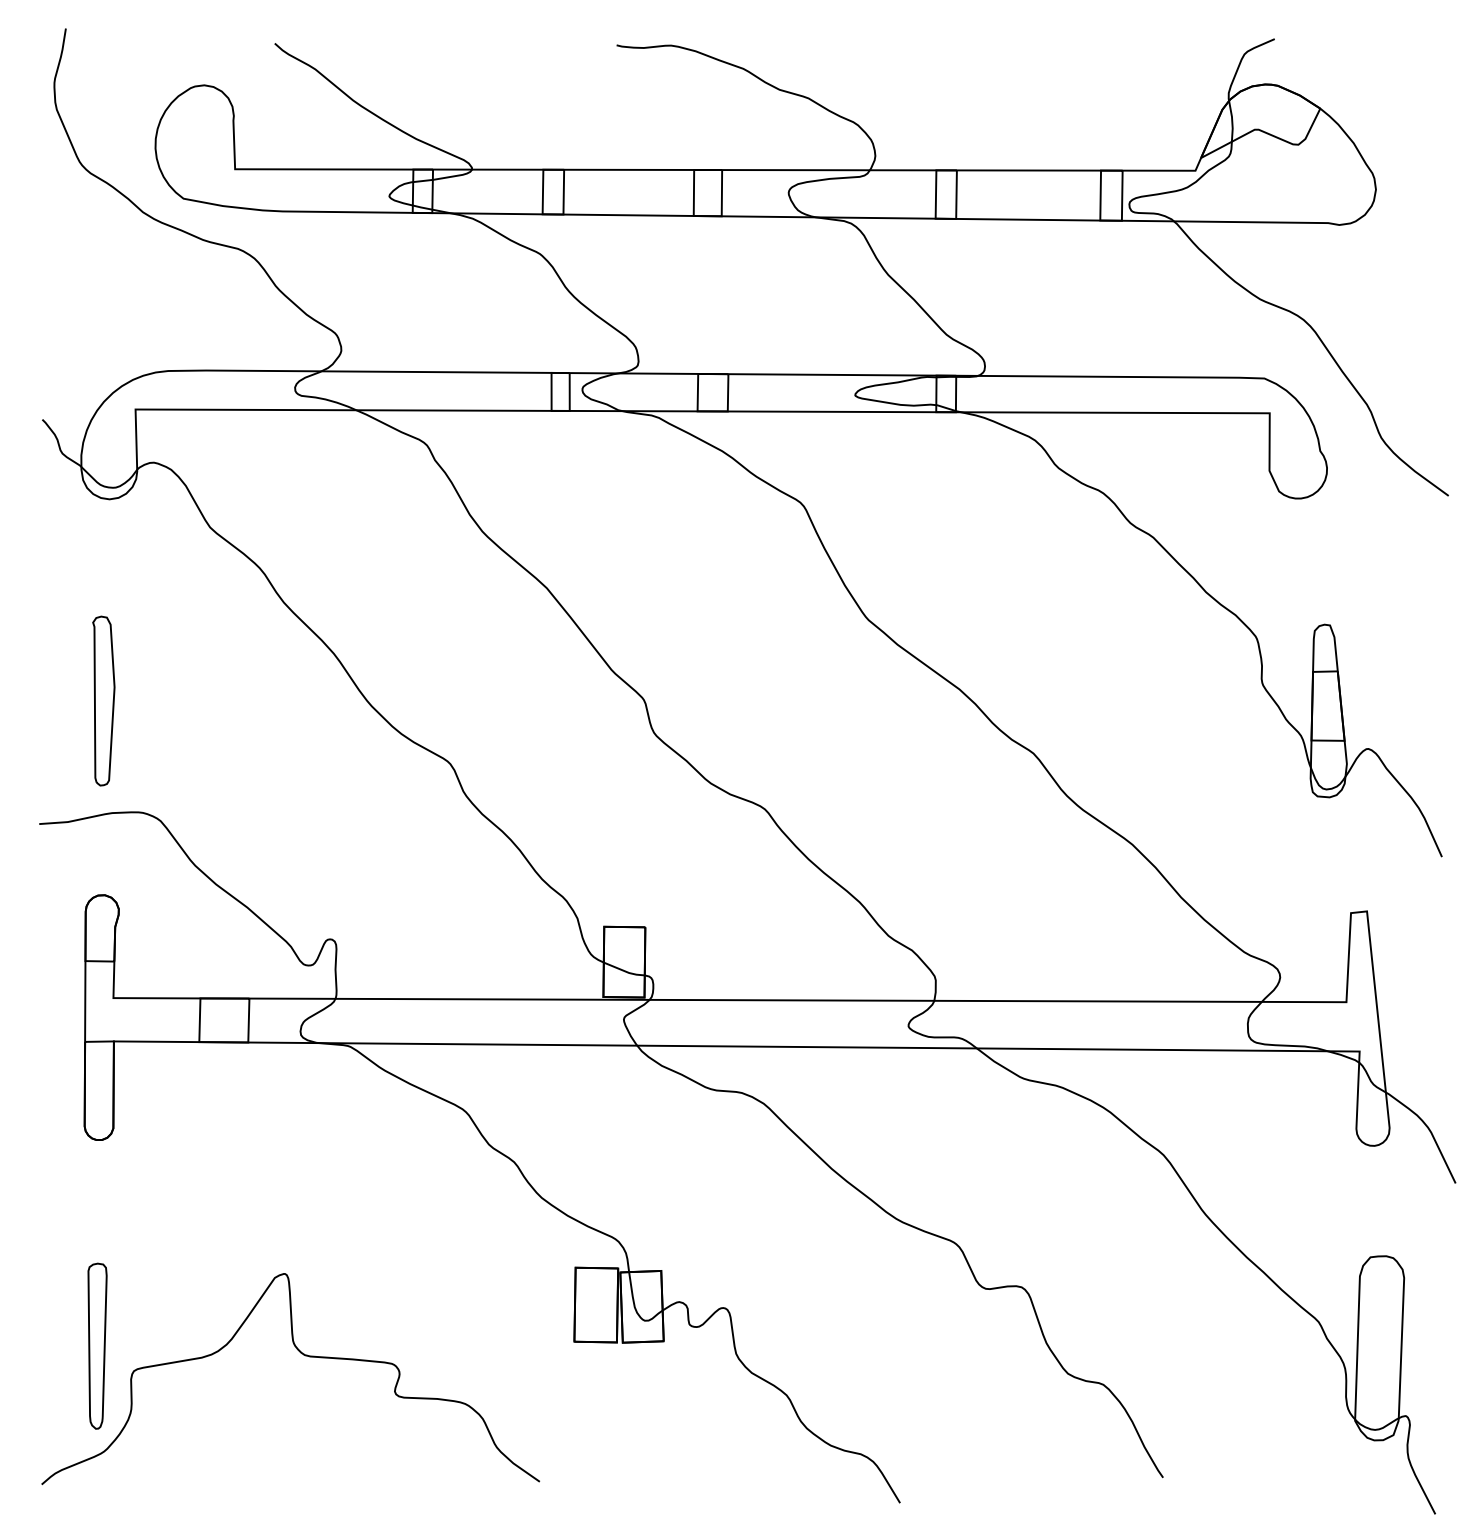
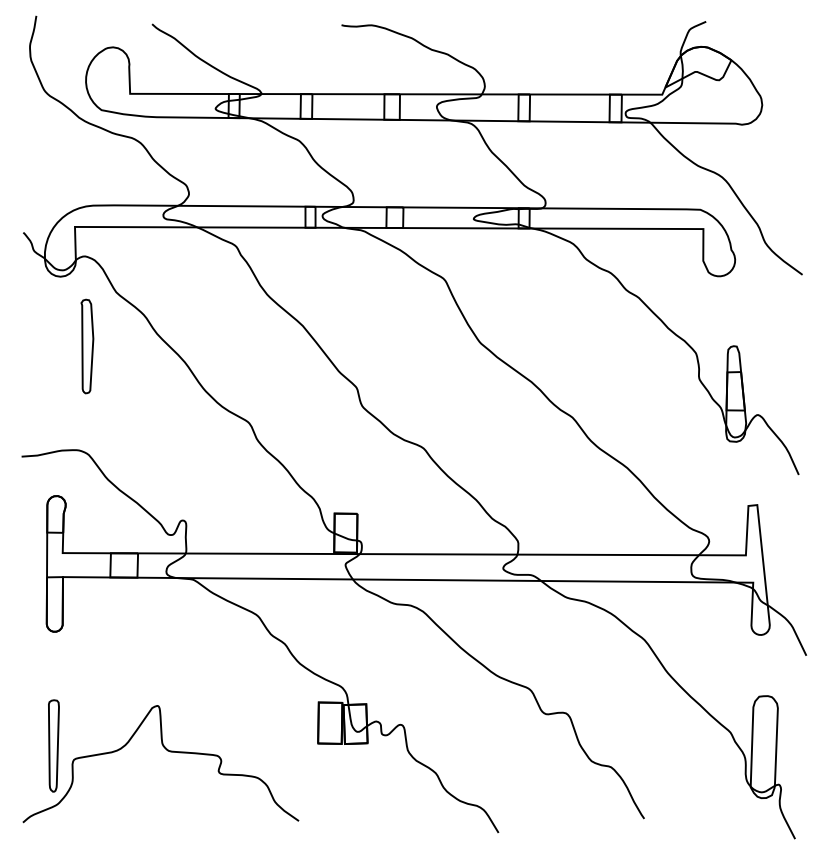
part: (104, 701) -> (87, 346), moved

